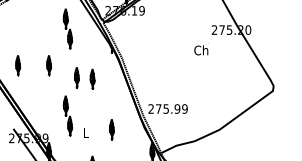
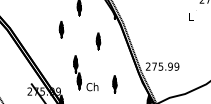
text: (201, 50) -> (190, 16), Ch -> L
part: (18, 65) -> (35, 29), removed
part: (76, 77) -> (84, 39), removed
text: (85, 132) -> (92, 86), L -> Ch

